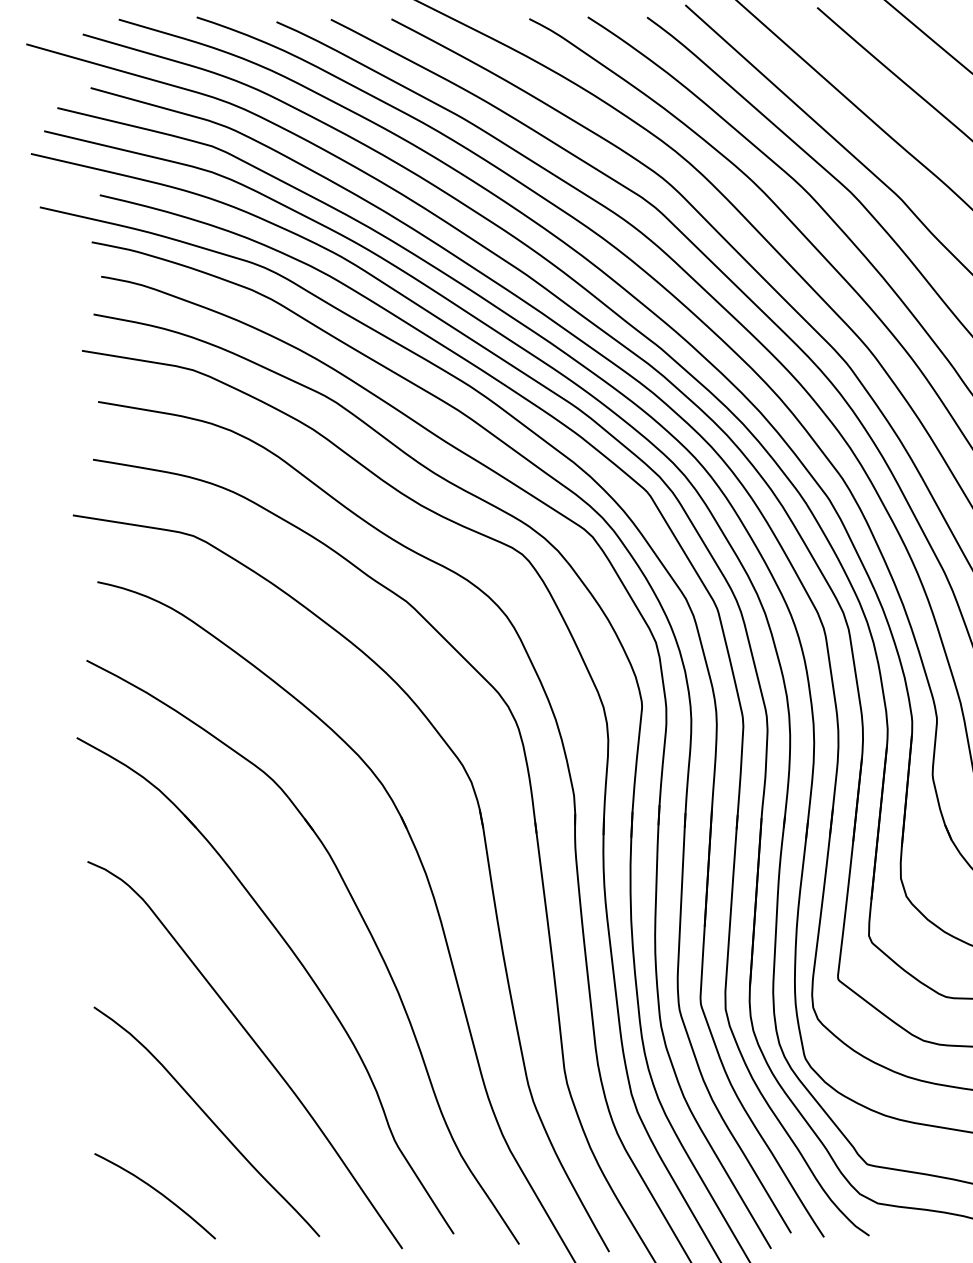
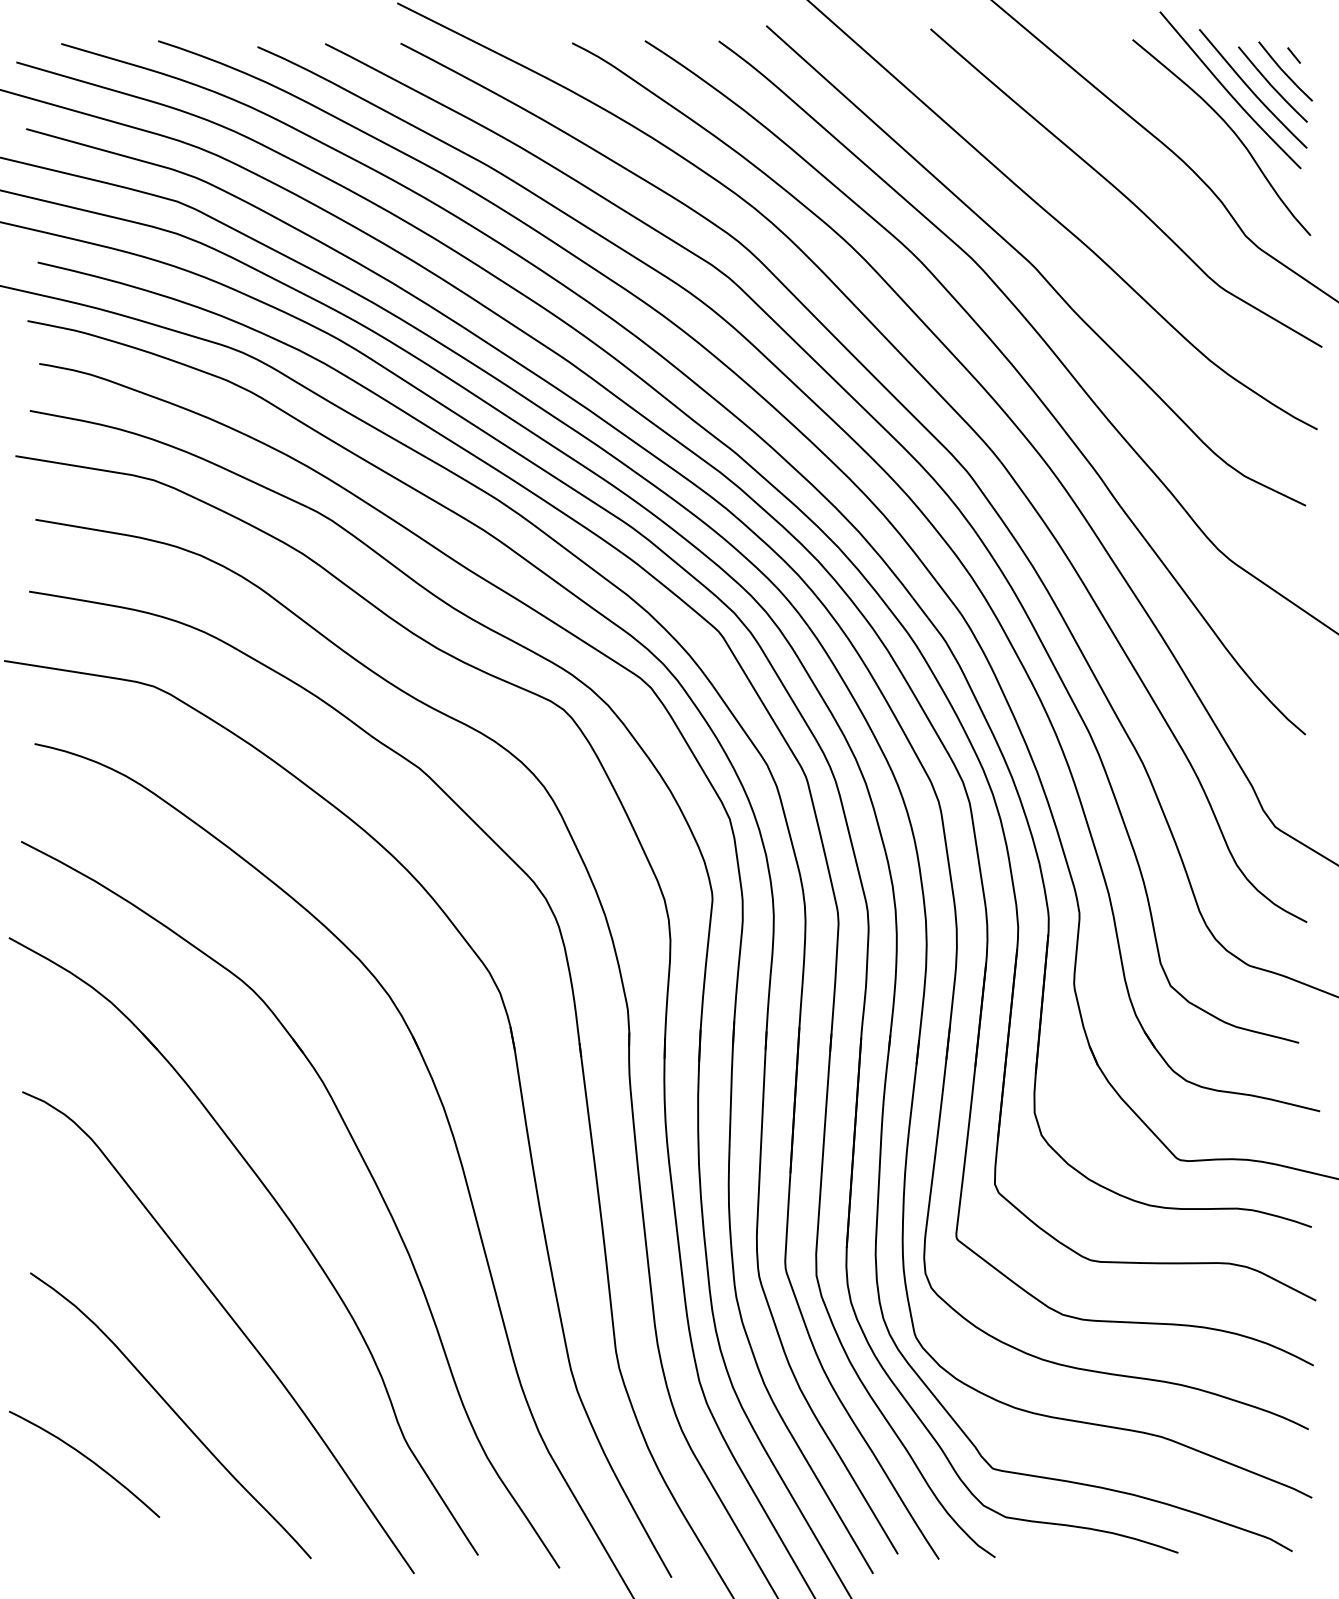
curve: (157, 1192) -> (87, 1459), moved

